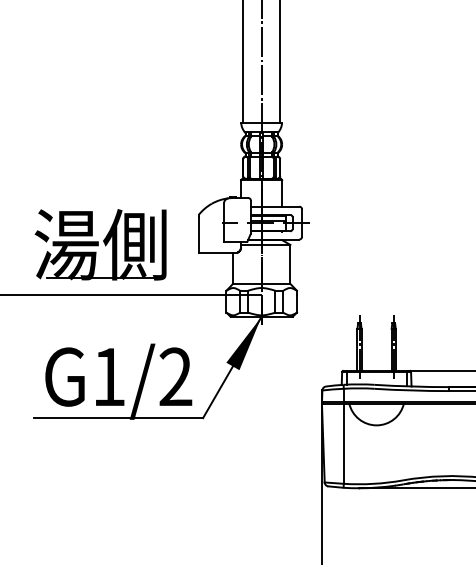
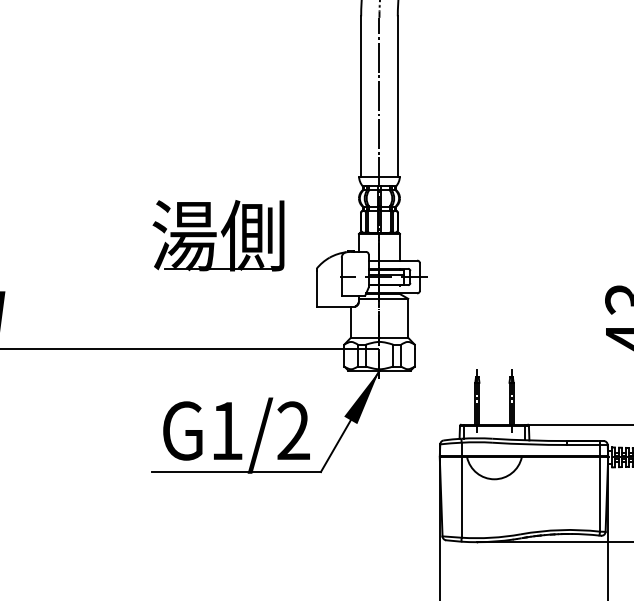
part: (100, 244) -> (218, 235), moved

